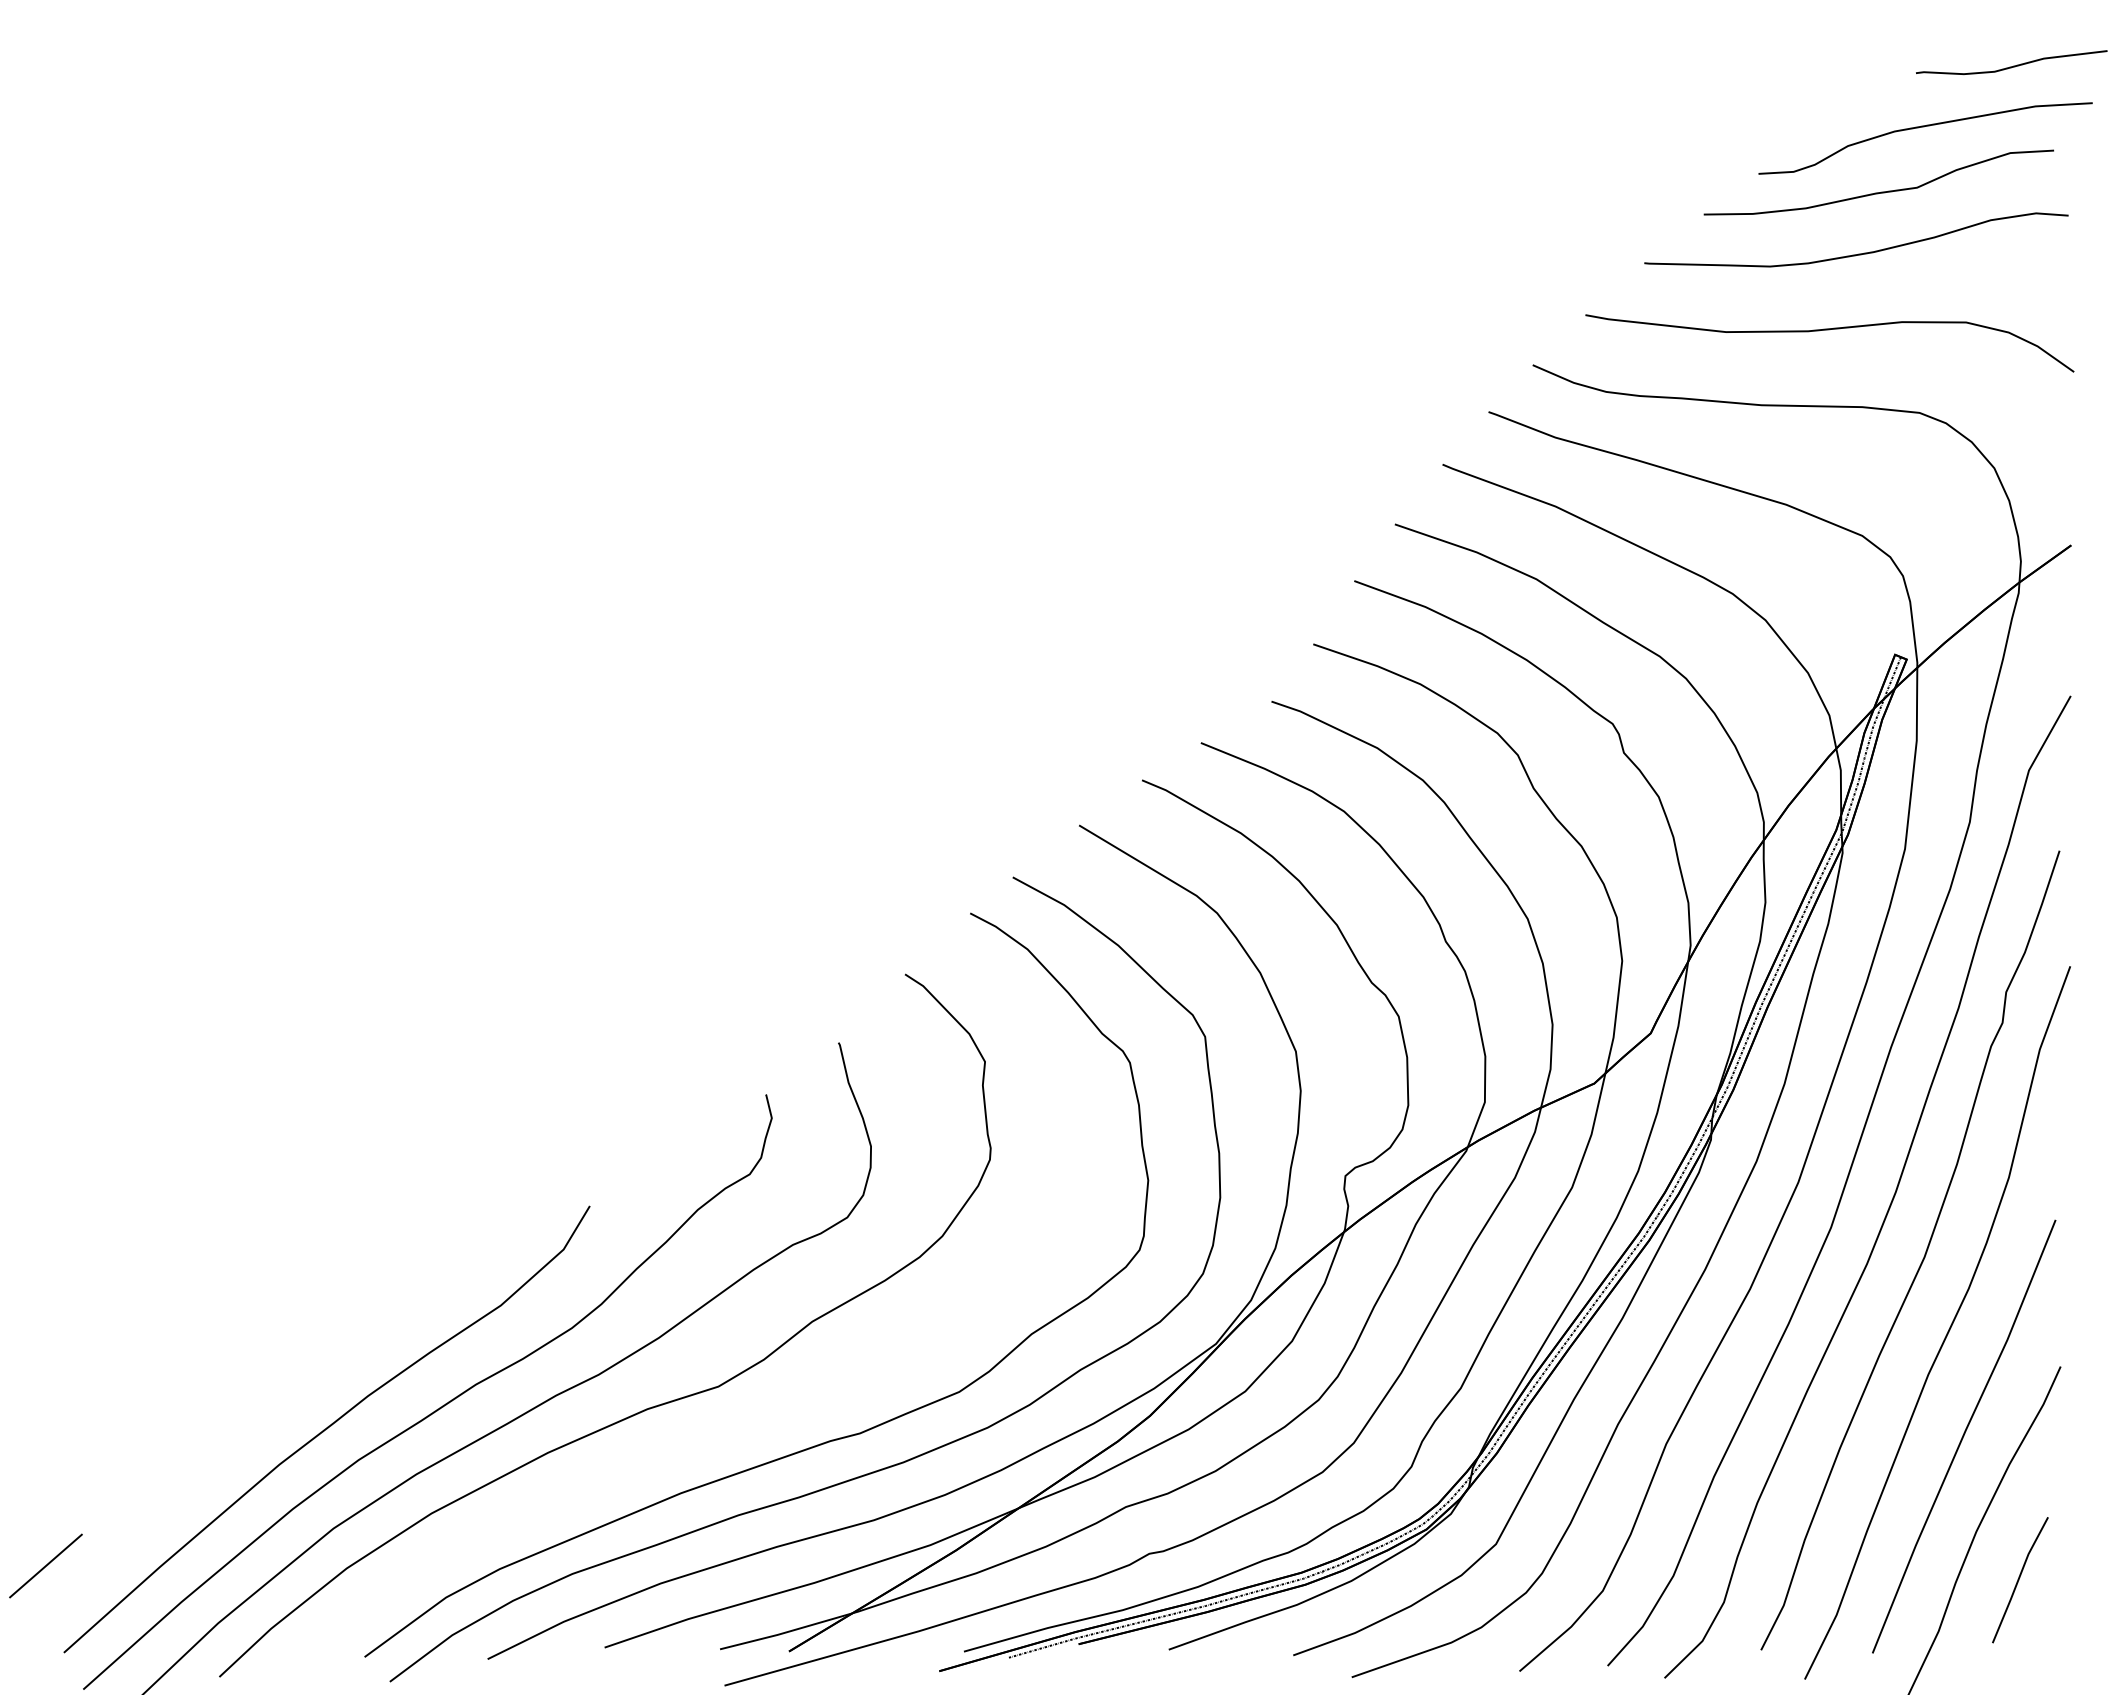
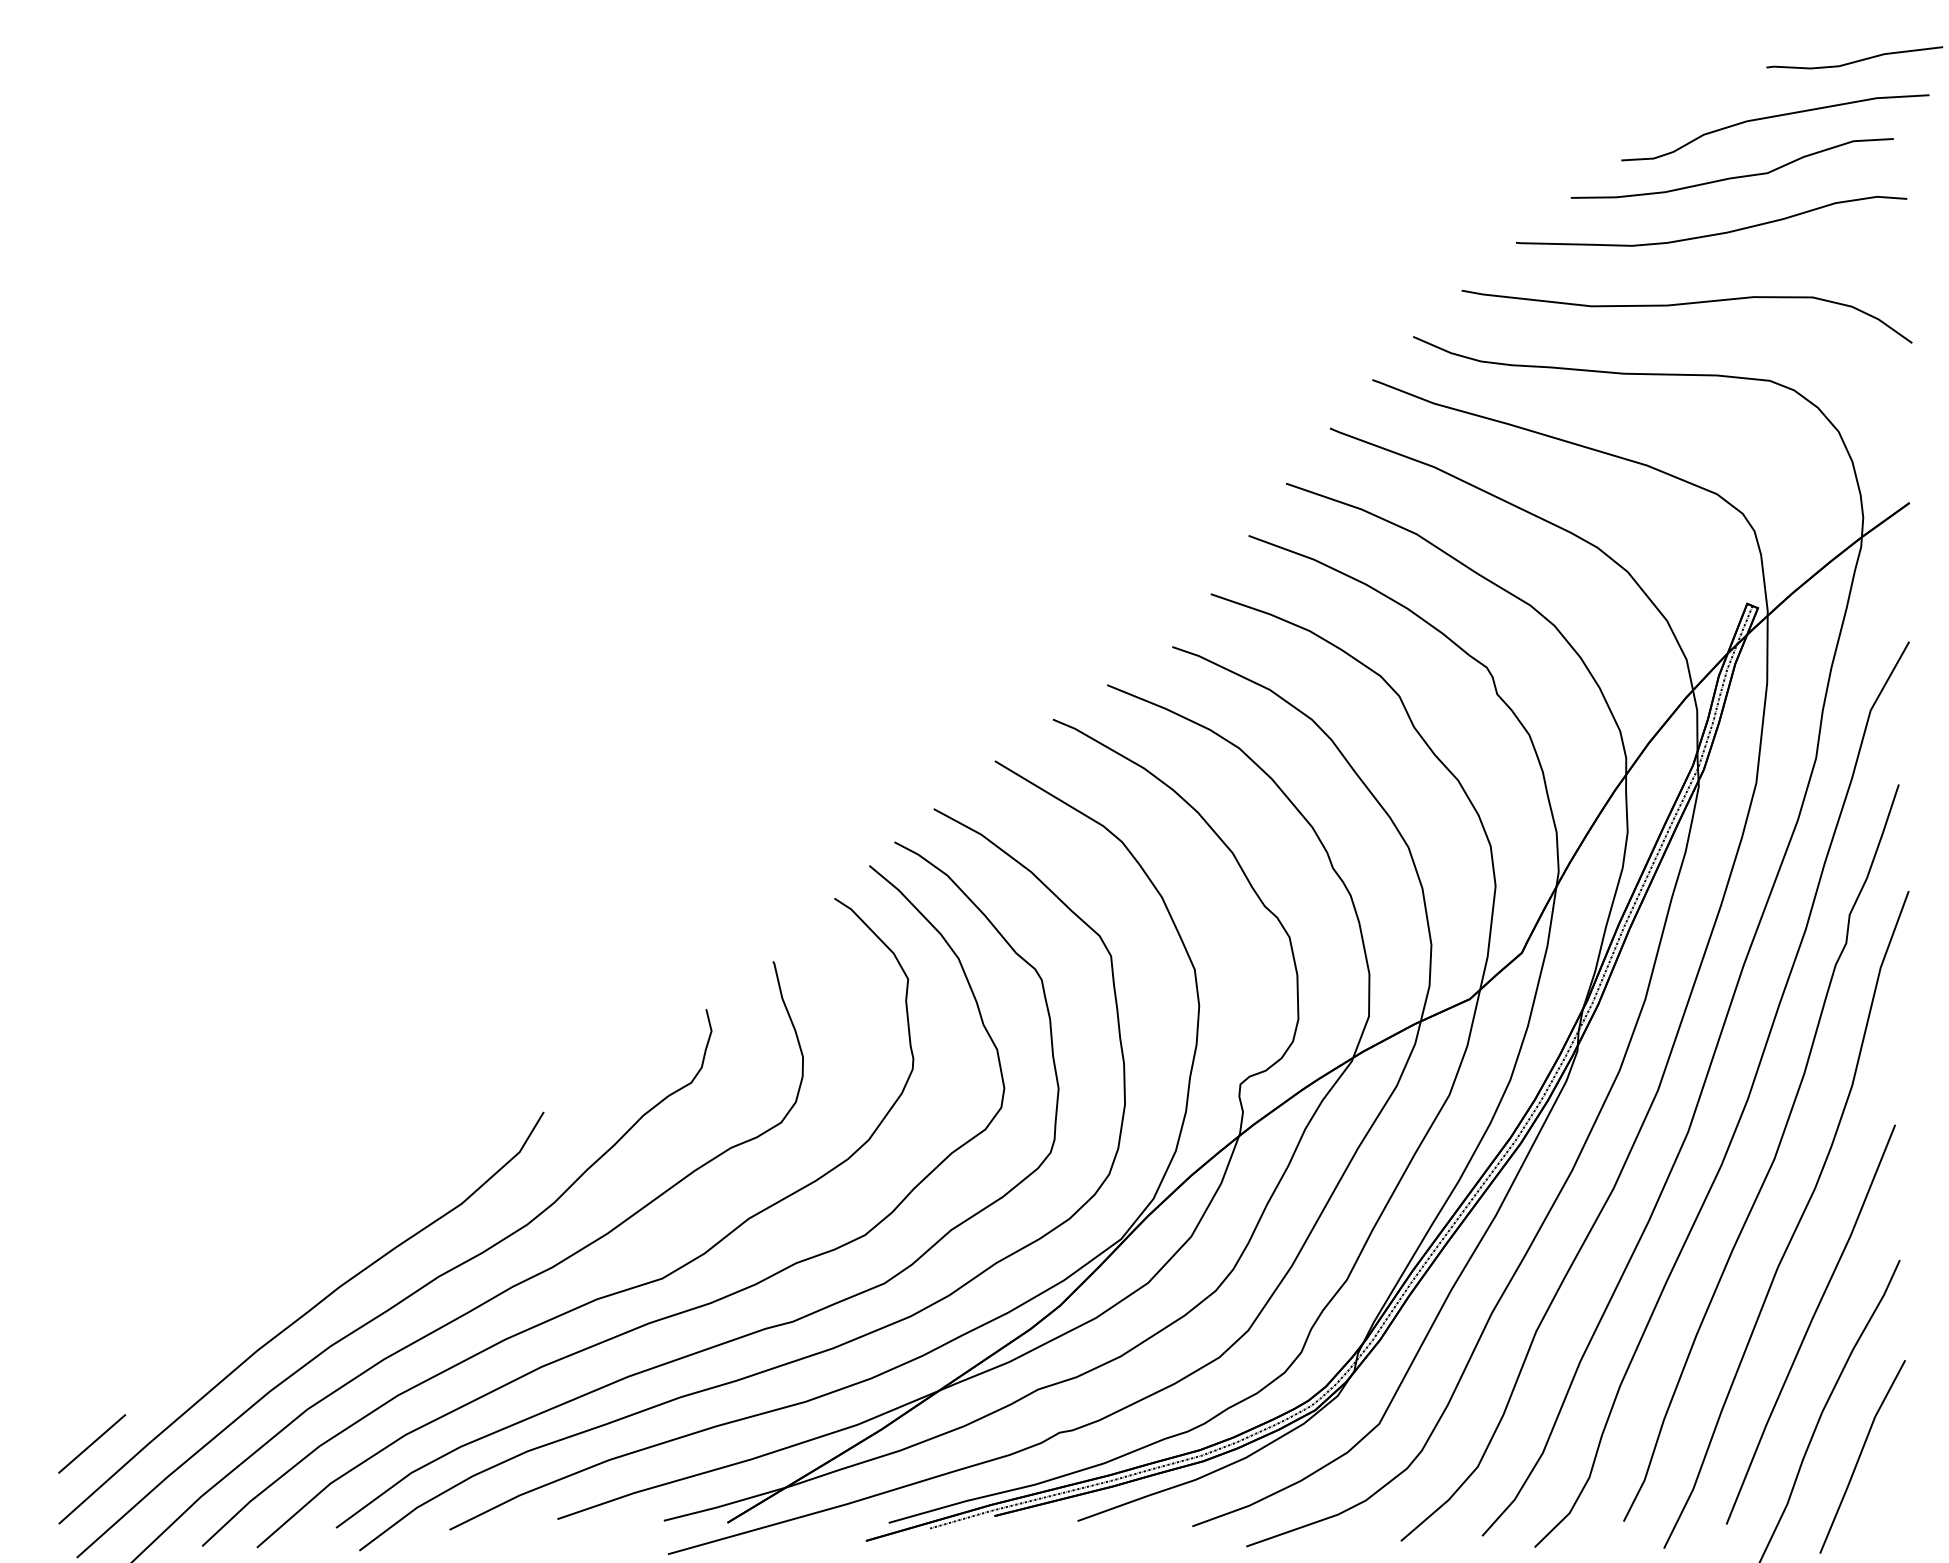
curve: (723, 1427) -> (667, 1316), added
line: (45, 1565) -> (91, 1443), moved
part: (2020, 1580) -> (1862, 1457), size x1.67

